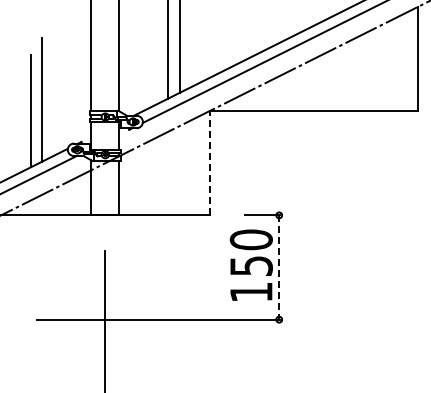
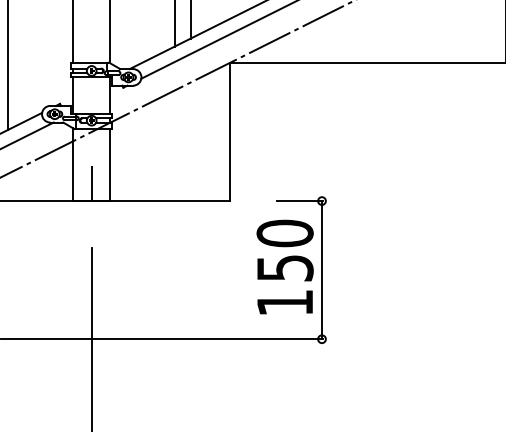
line: (209, 162) -> (229, 131), dashed -> solid
line: (105, 201) -> (91, 182), added
line: (279, 268) -> (322, 271), dashed -> solid

